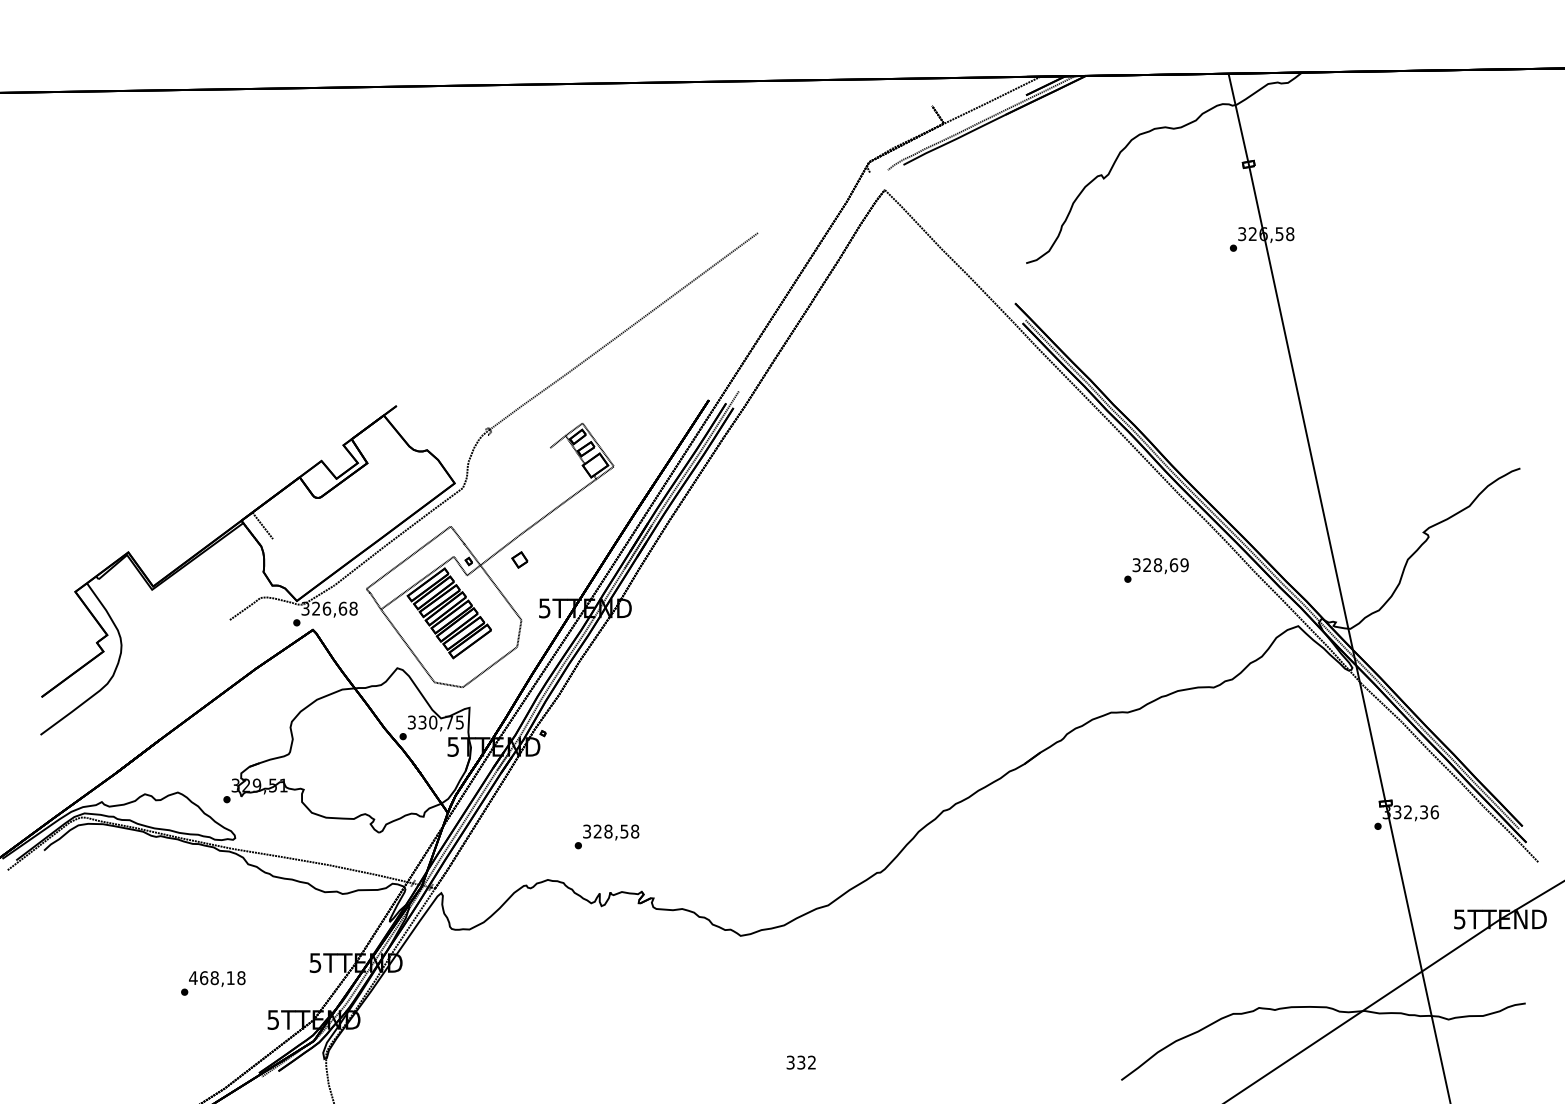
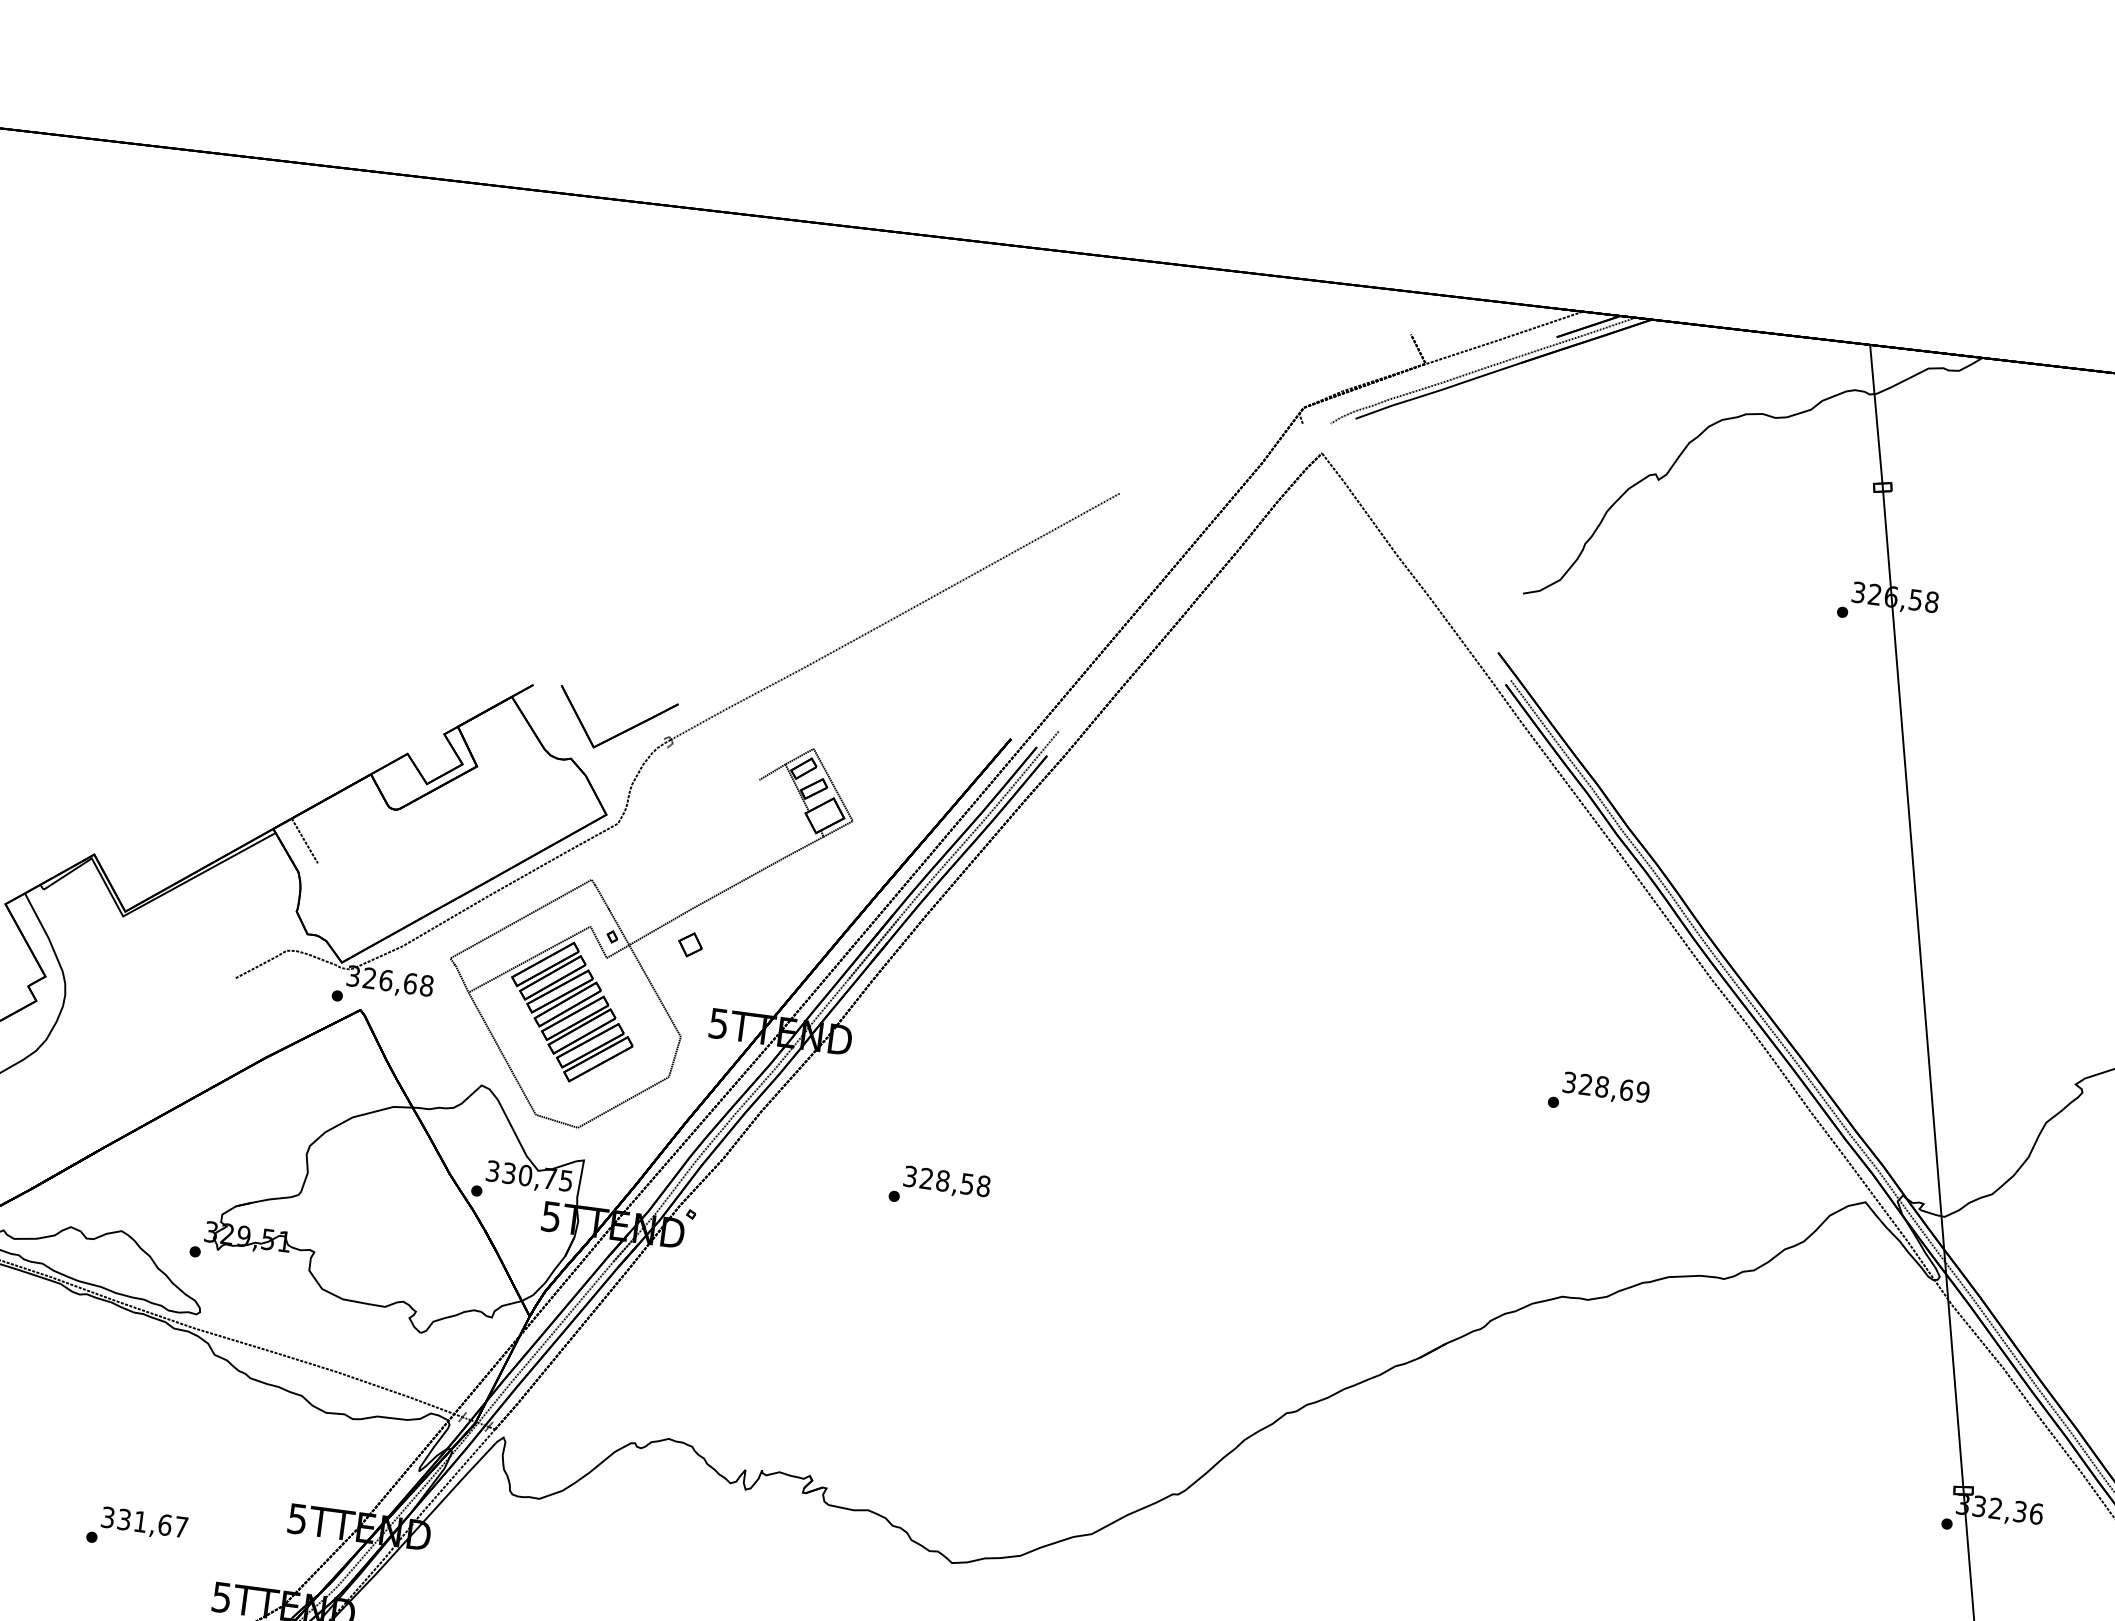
part: (458, 427) -> (623, 730), added
text: (1156, 570) -> (1598, 1094), moved
text: (606, 836) -> (938, 1188), moved
text: (217, 978) -> (144, 1522), 468,18 -> 331,67

